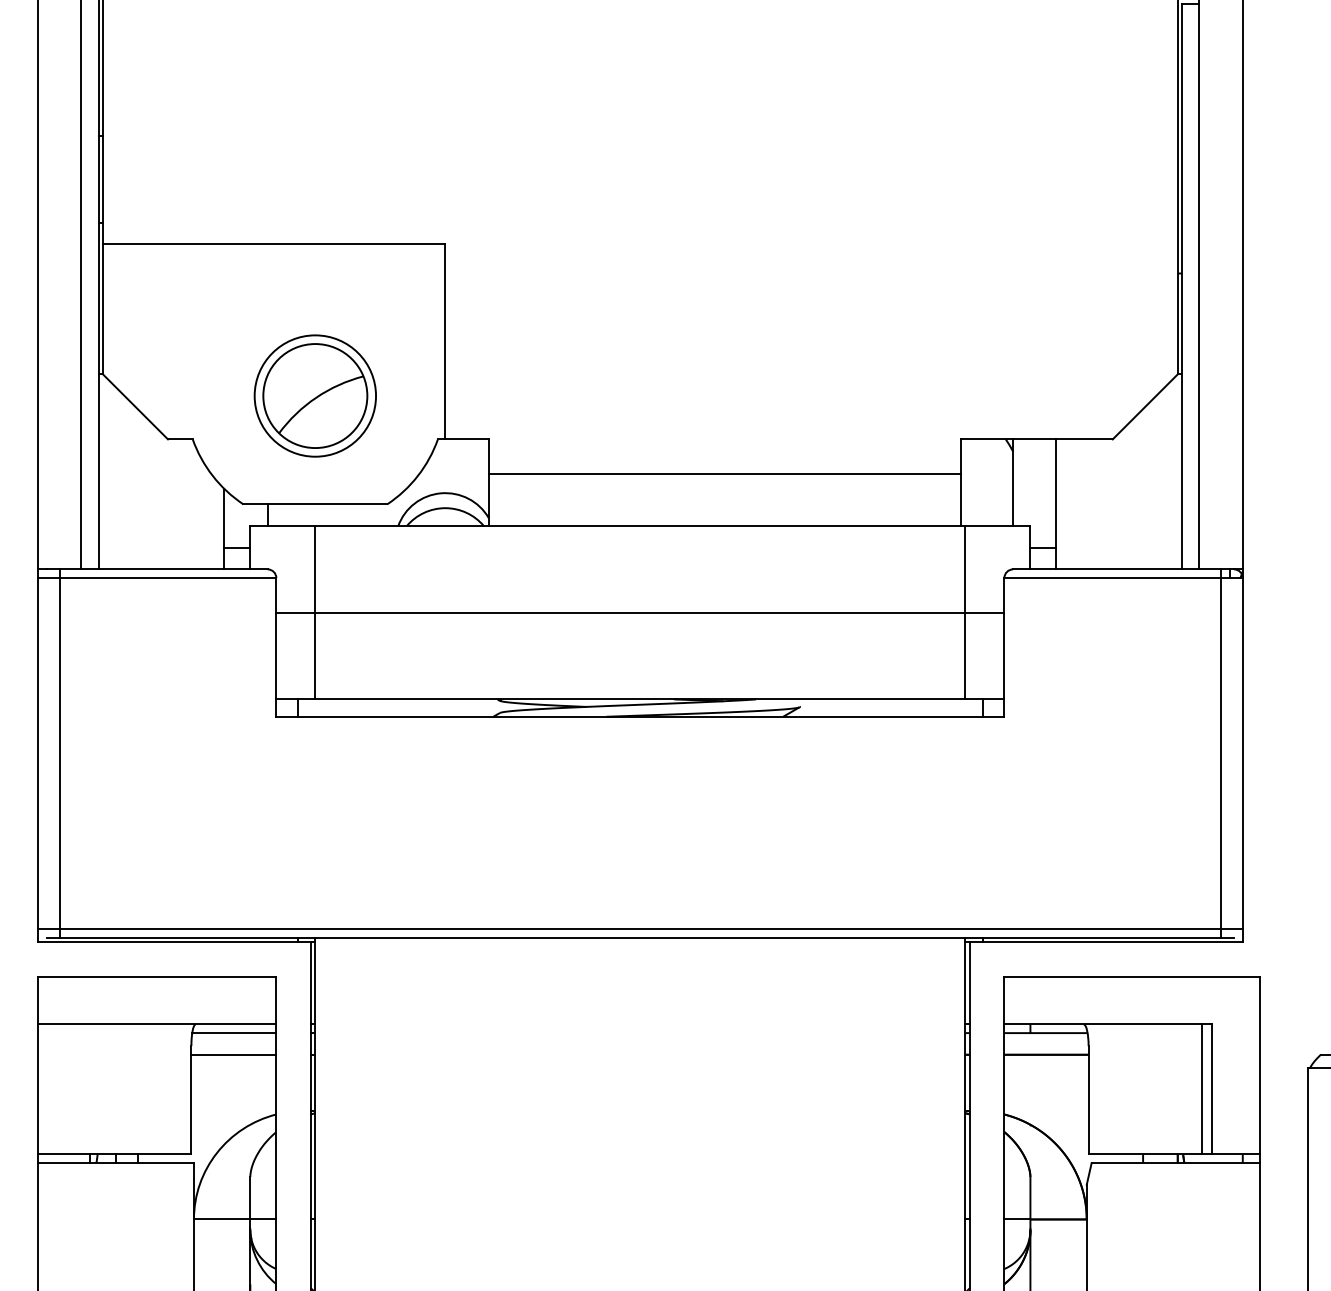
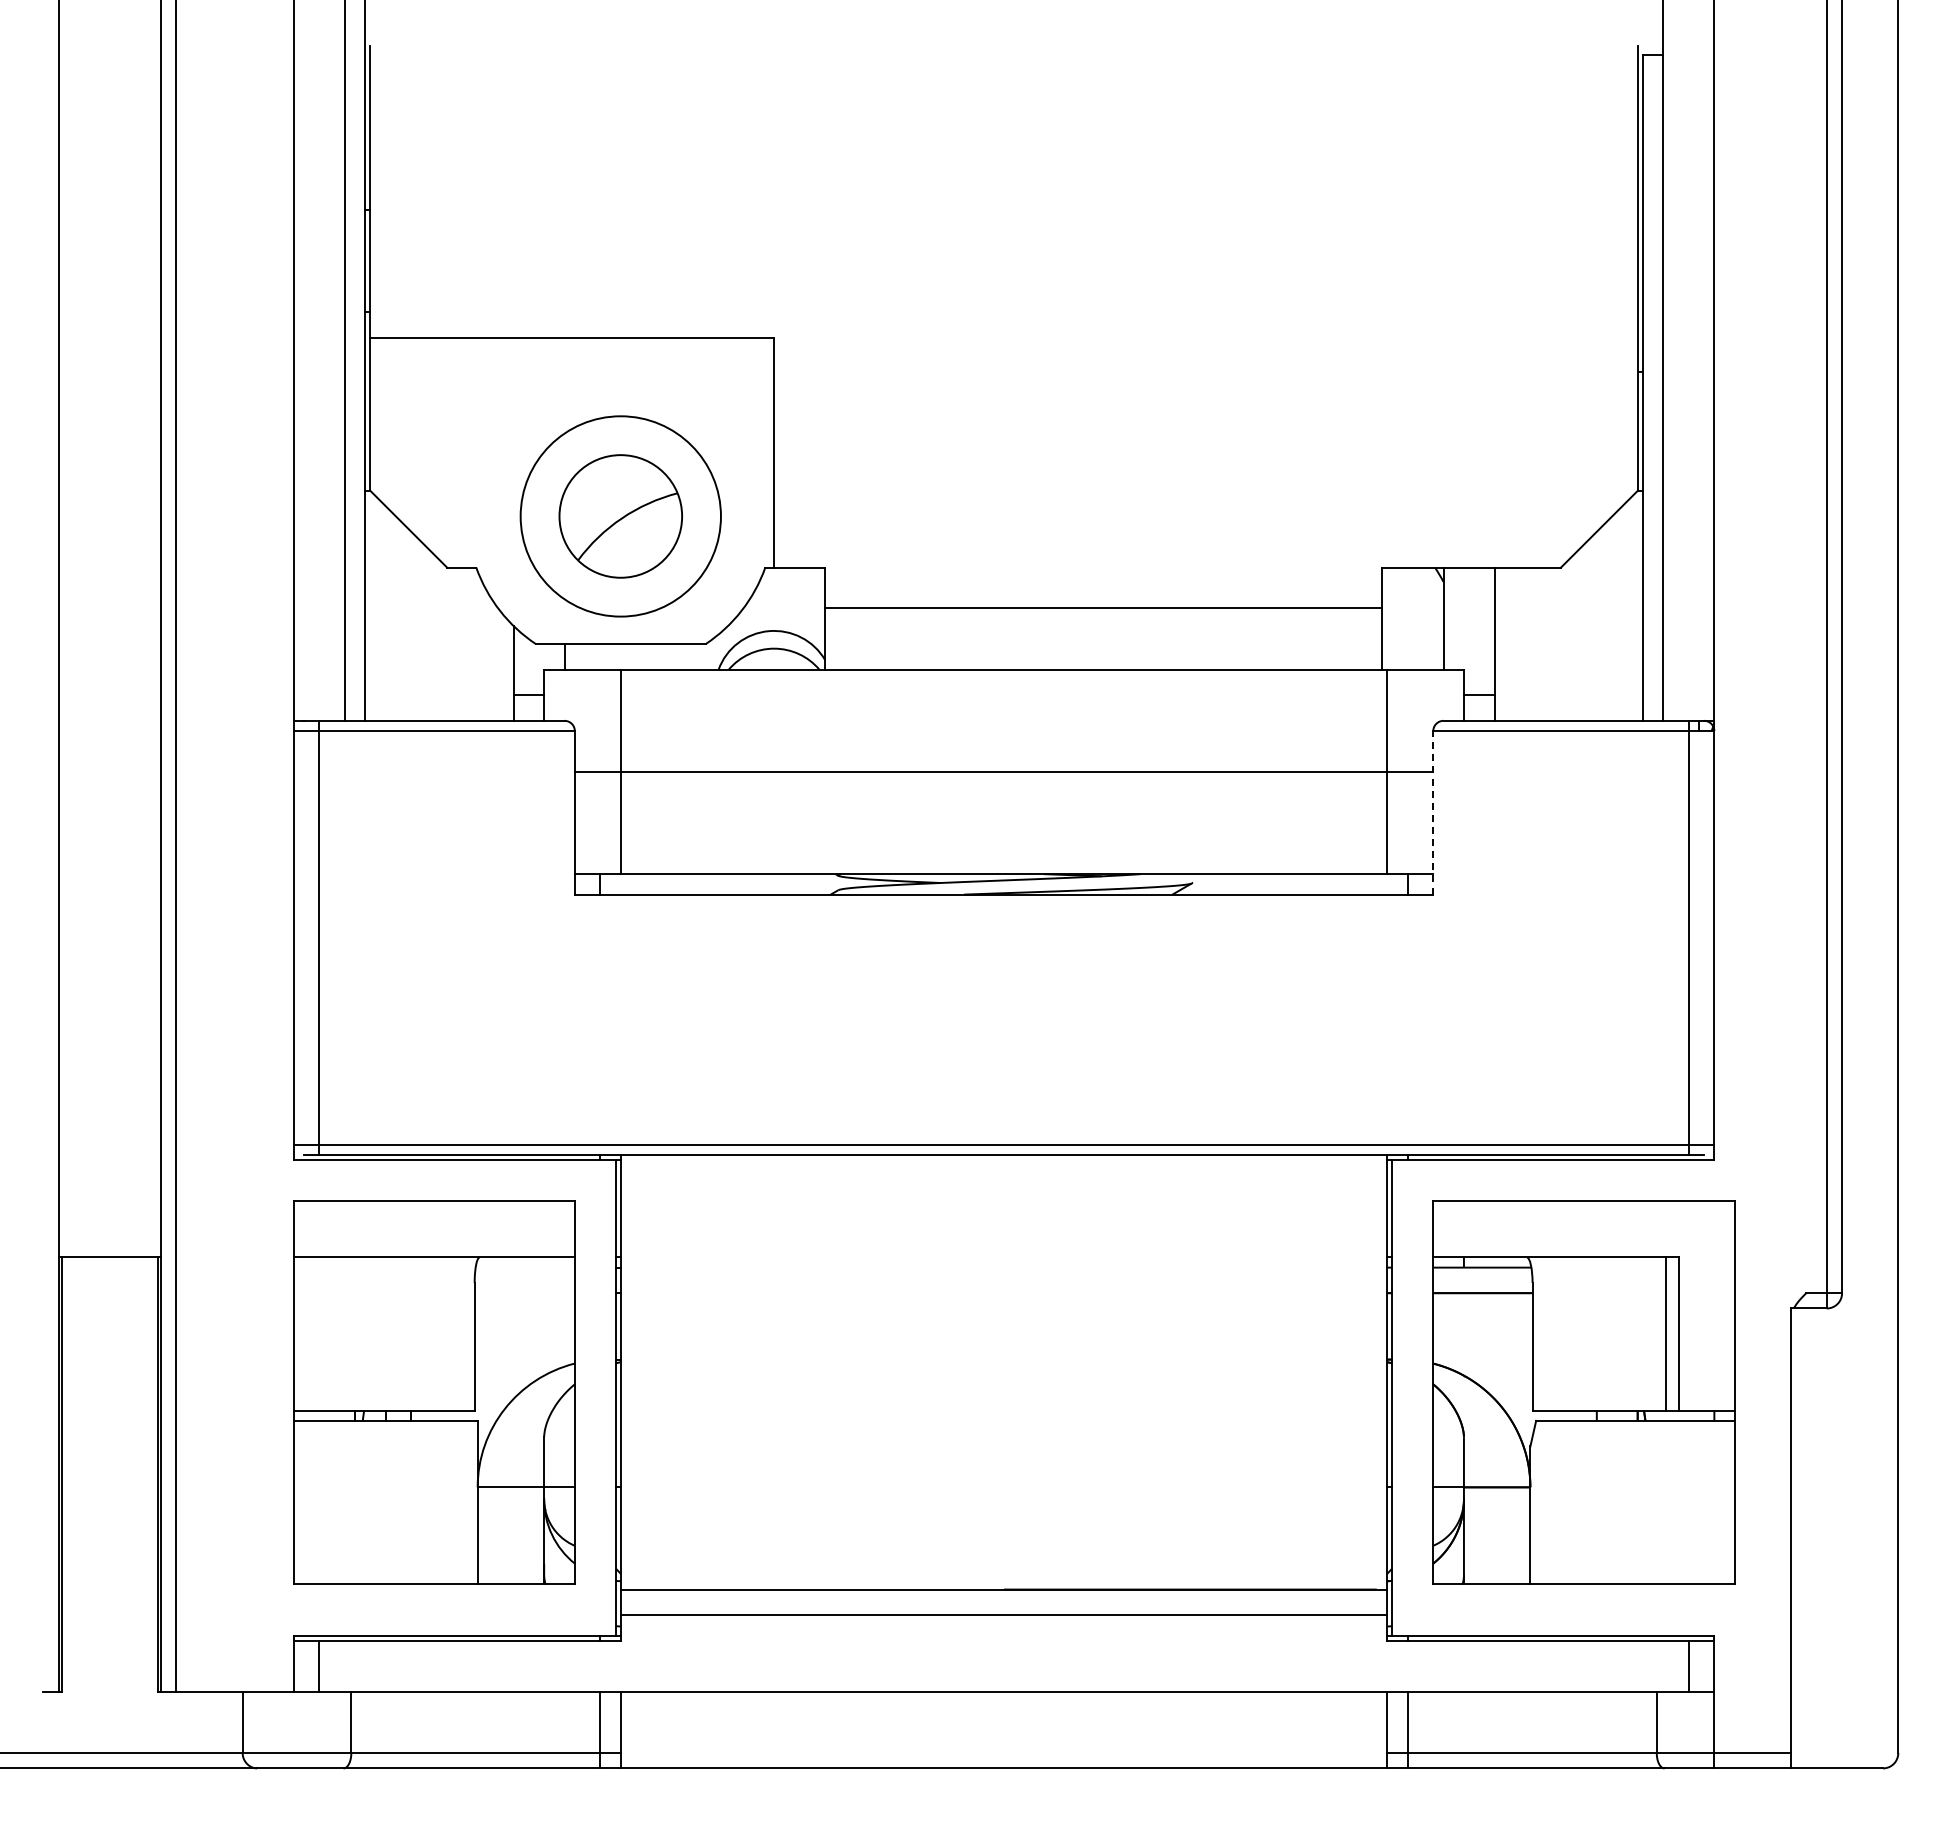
circle: (315, 395) -> (620, 515), size x1.4
line: (1004, 647) -> (1433, 812), solid -> dashed
line: (233, 1033) -> (524, 1267), removed
line: (233, 1055) -> (524, 1293), removed

